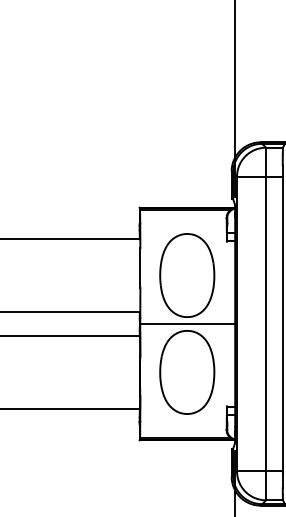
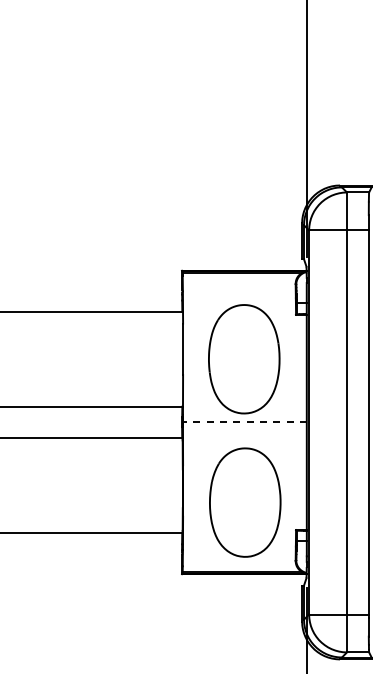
line: (187, 324) -> (244, 422), solid -> dashed
part: (187, 372) -> (245, 502), moved

